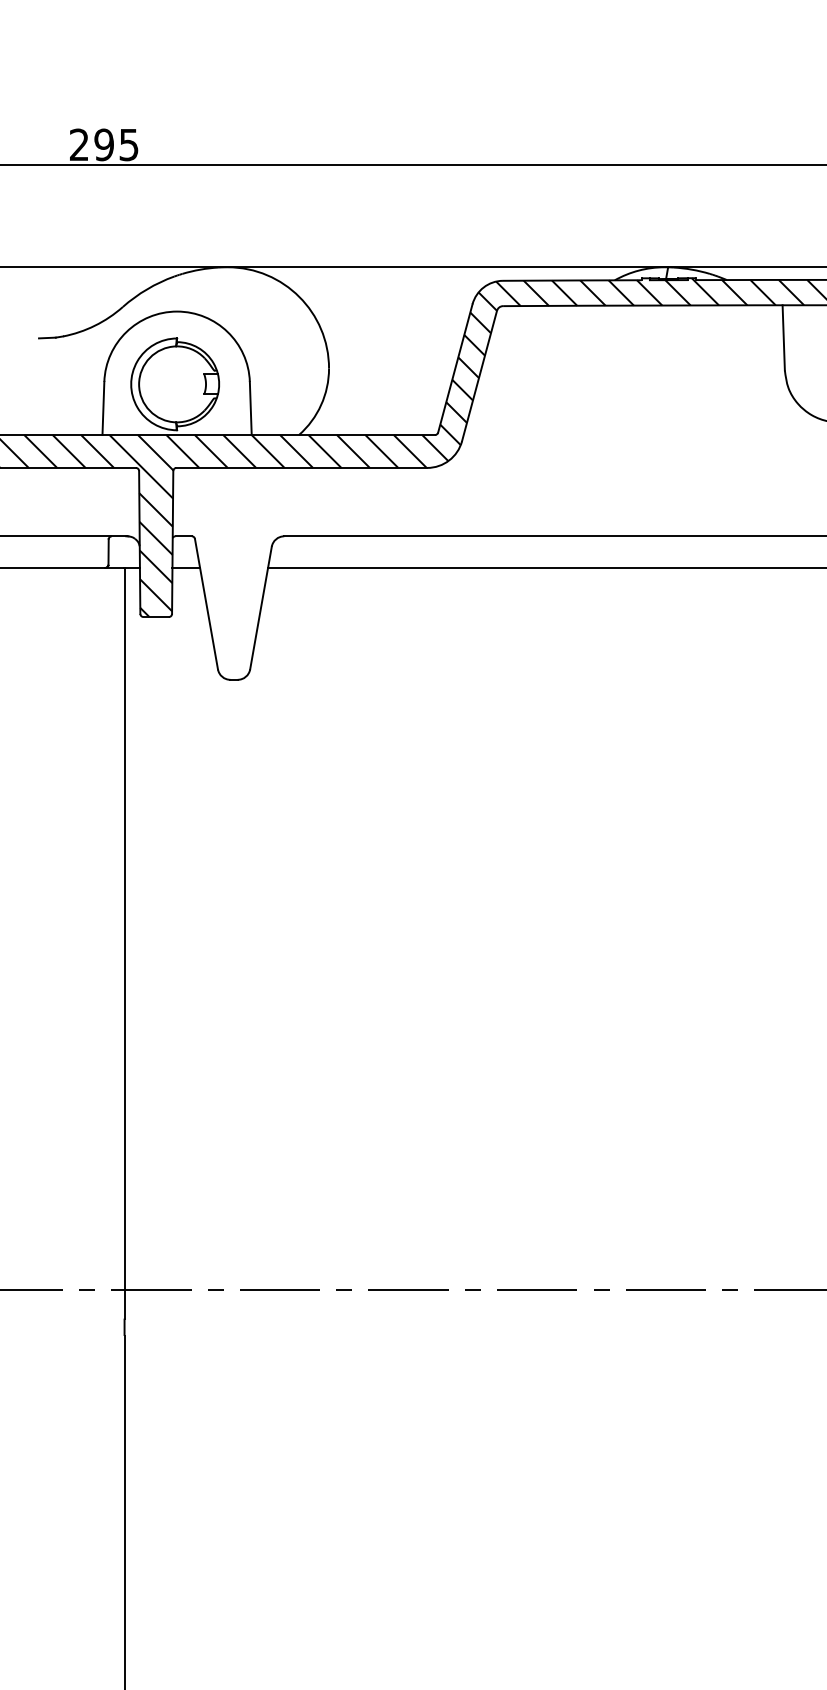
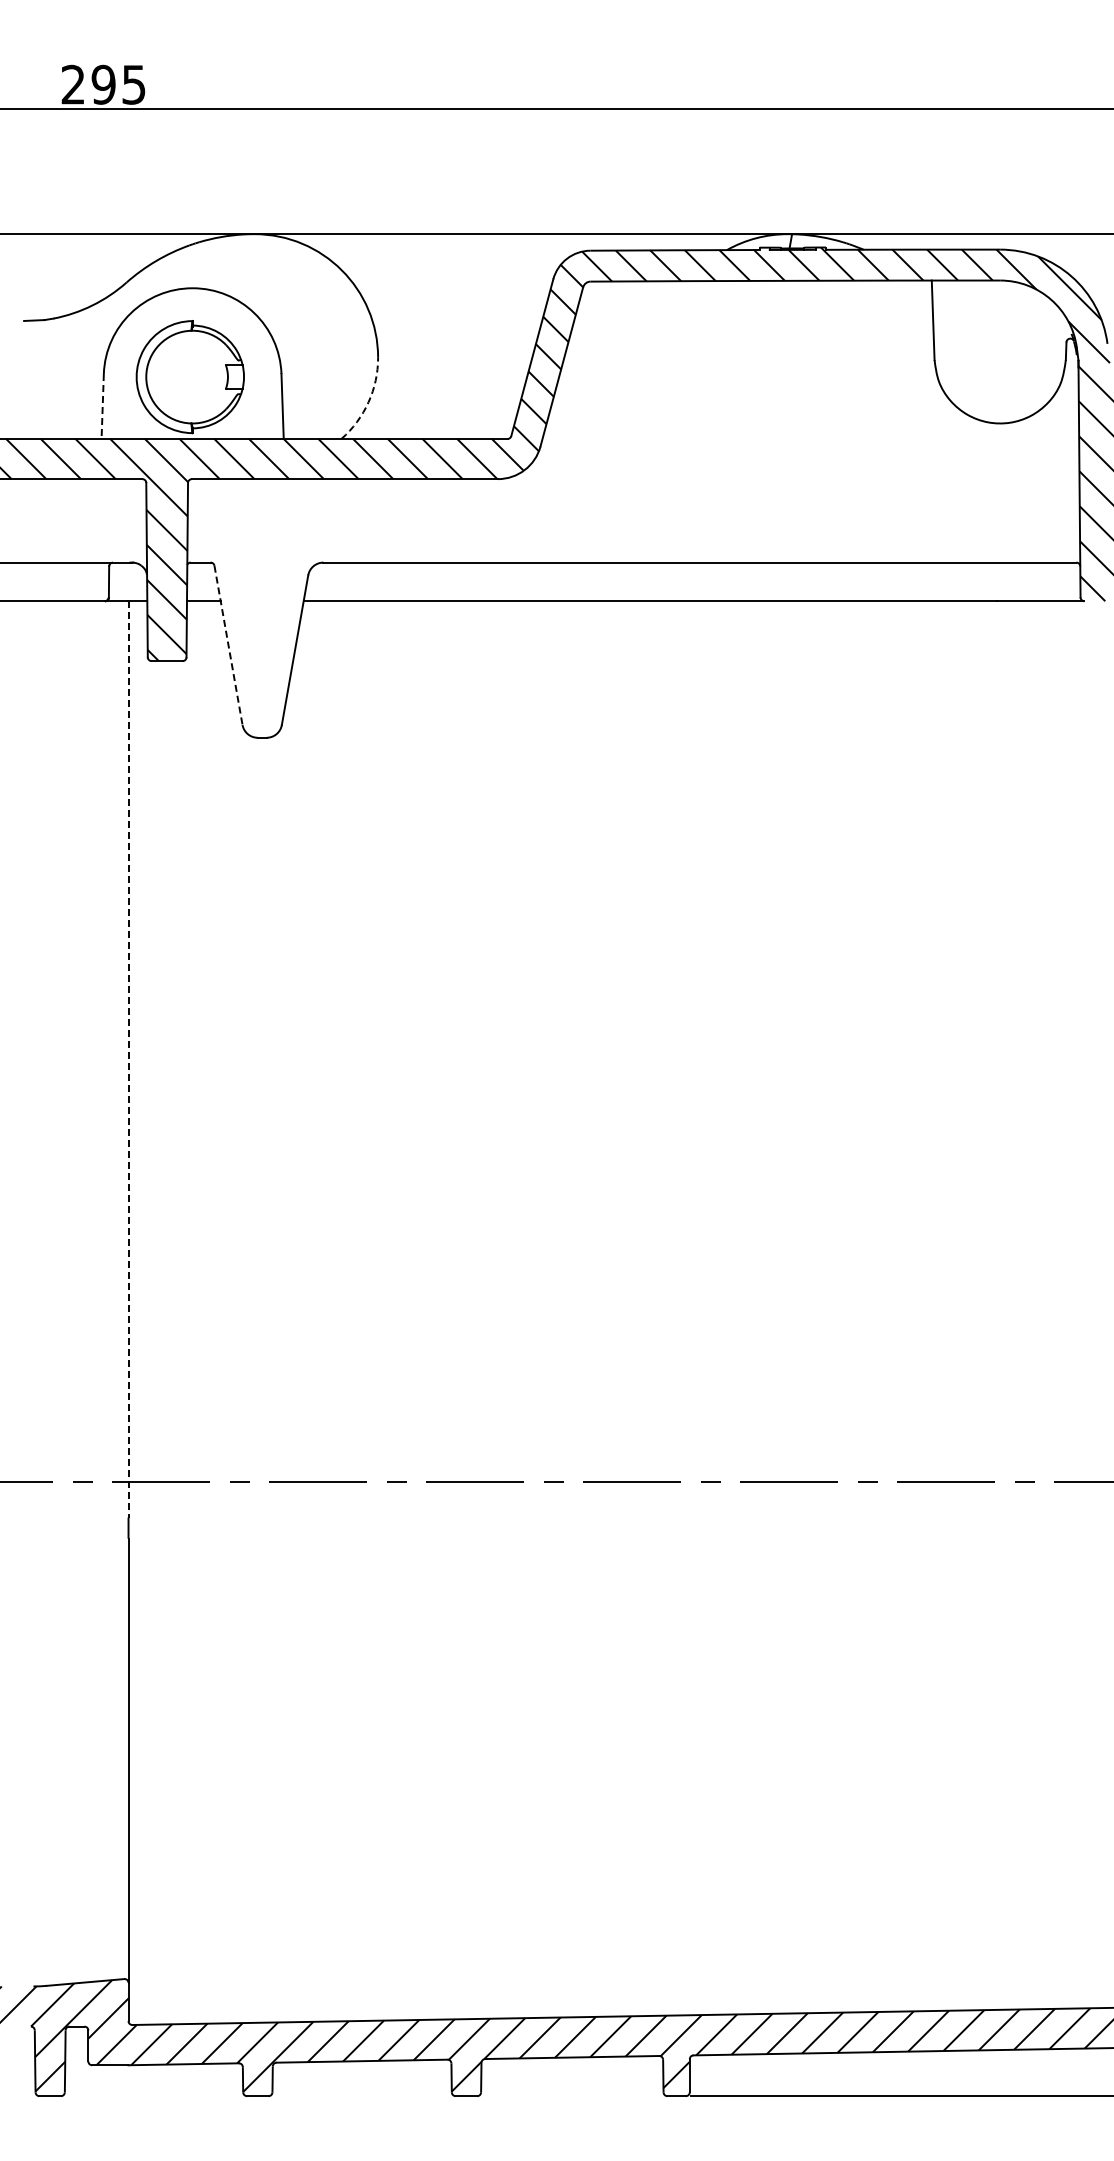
arc: (321, 405) -> (368, 402), solid -> dashed
line: (103, 408) -> (102, 406), solid -> dashed
line: (206, 604) -> (228, 645), solid -> dashed
line: (124, 943) -> (128, 1059), solid -> dashed

